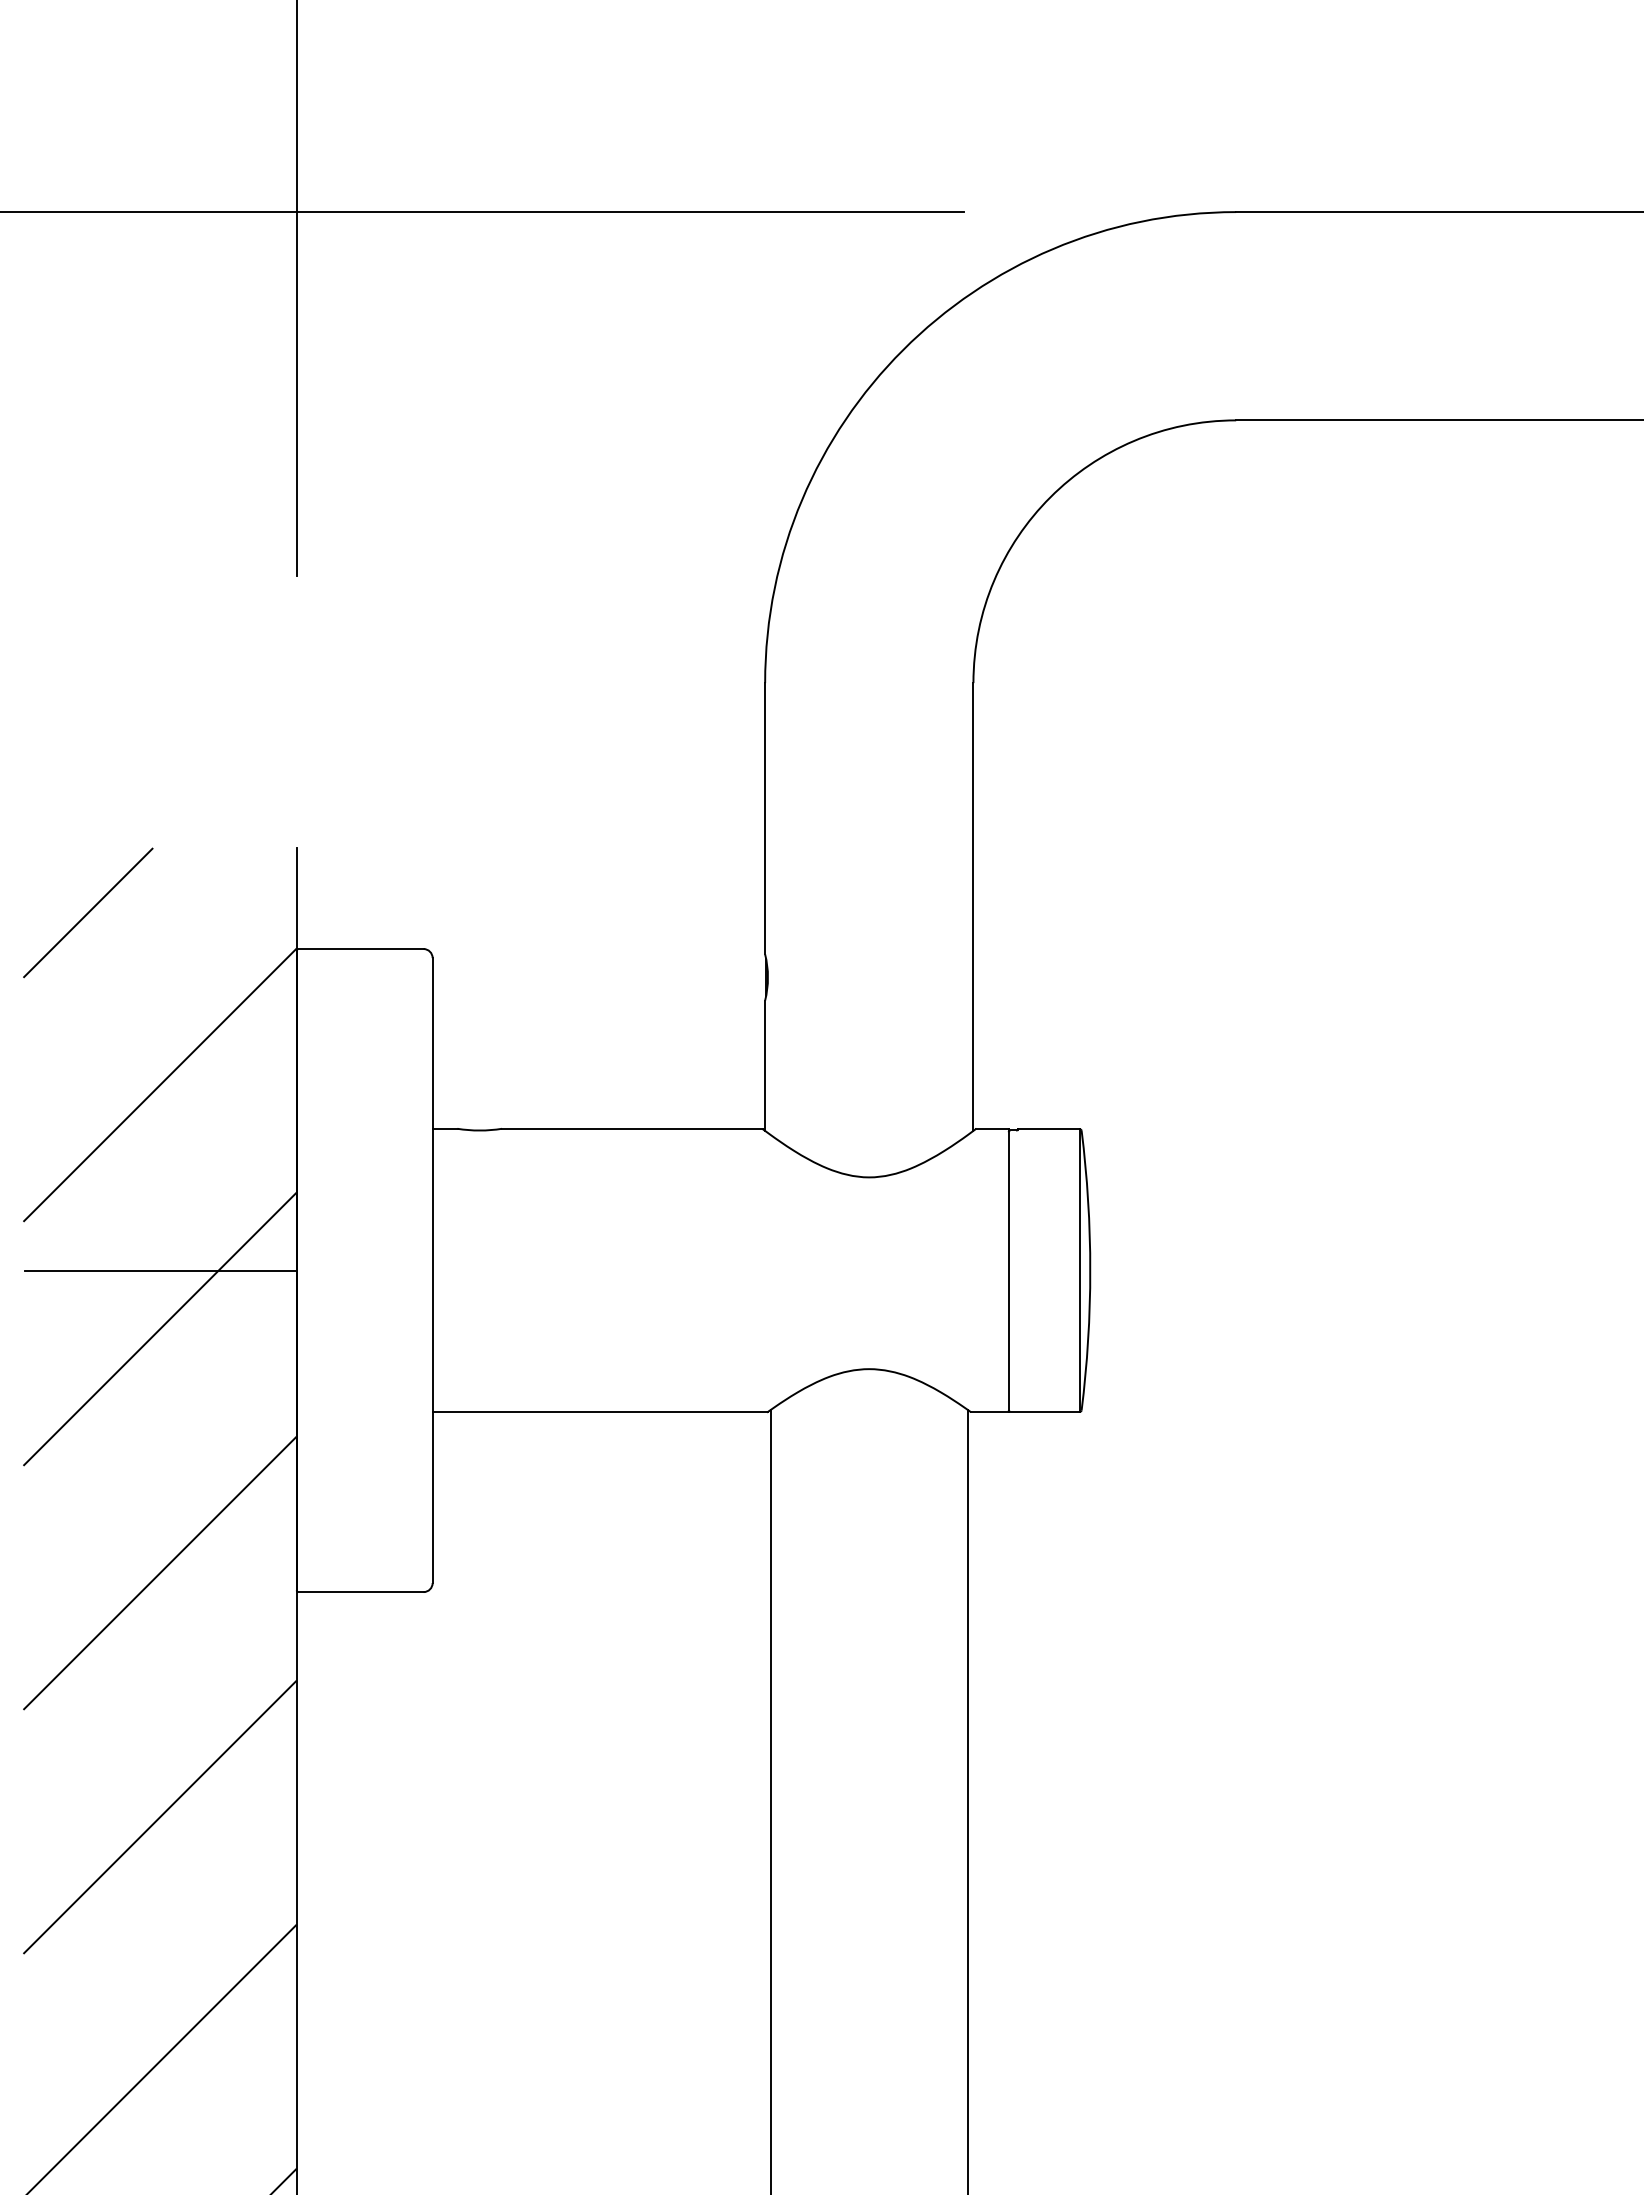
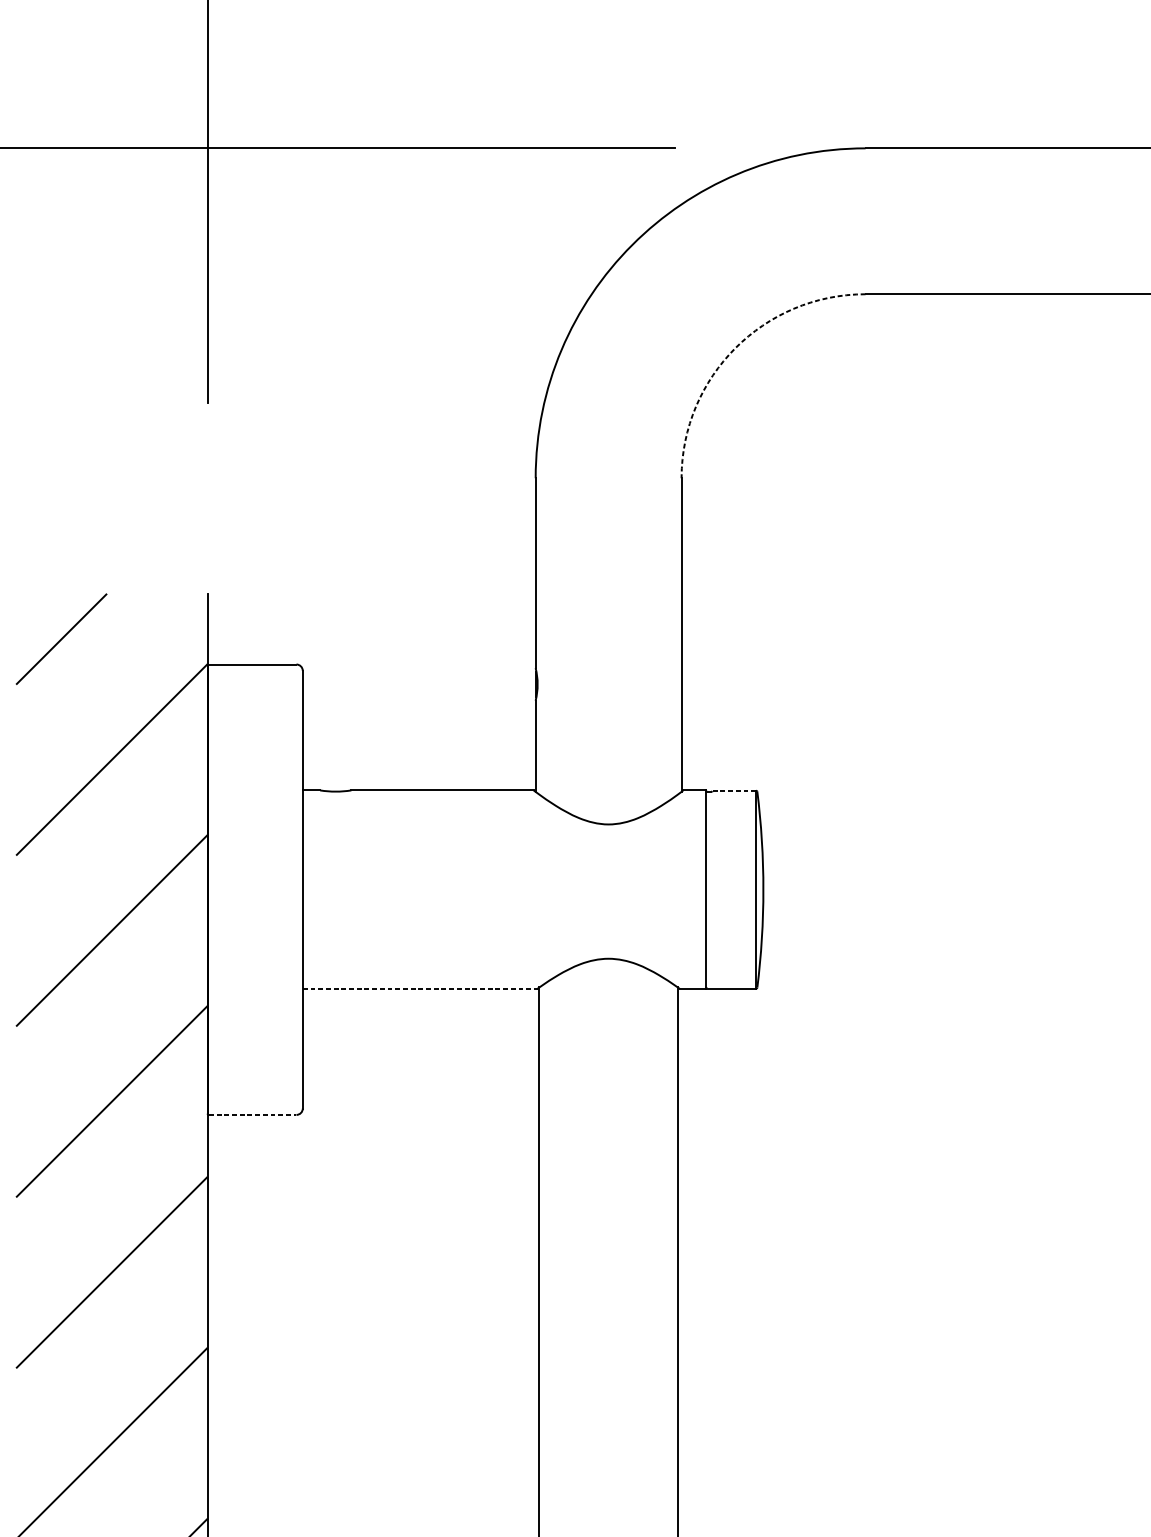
arc: (1050, 497) -> (735, 348), solid -> dashed
line: (1048, 1129) -> (734, 790), solid -> dashed
line: (160, 1270) -> (112, 889), removed
line: (600, 1412) -> (420, 989), solid -> dashed
line: (361, 1592) -> (252, 1115), solid -> dashed

